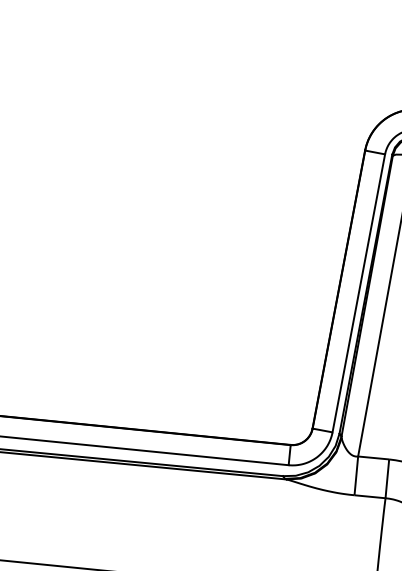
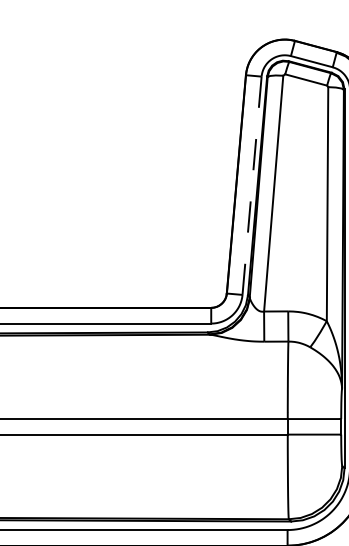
line: (359, 293) -> (252, 185), solid -> dashed

